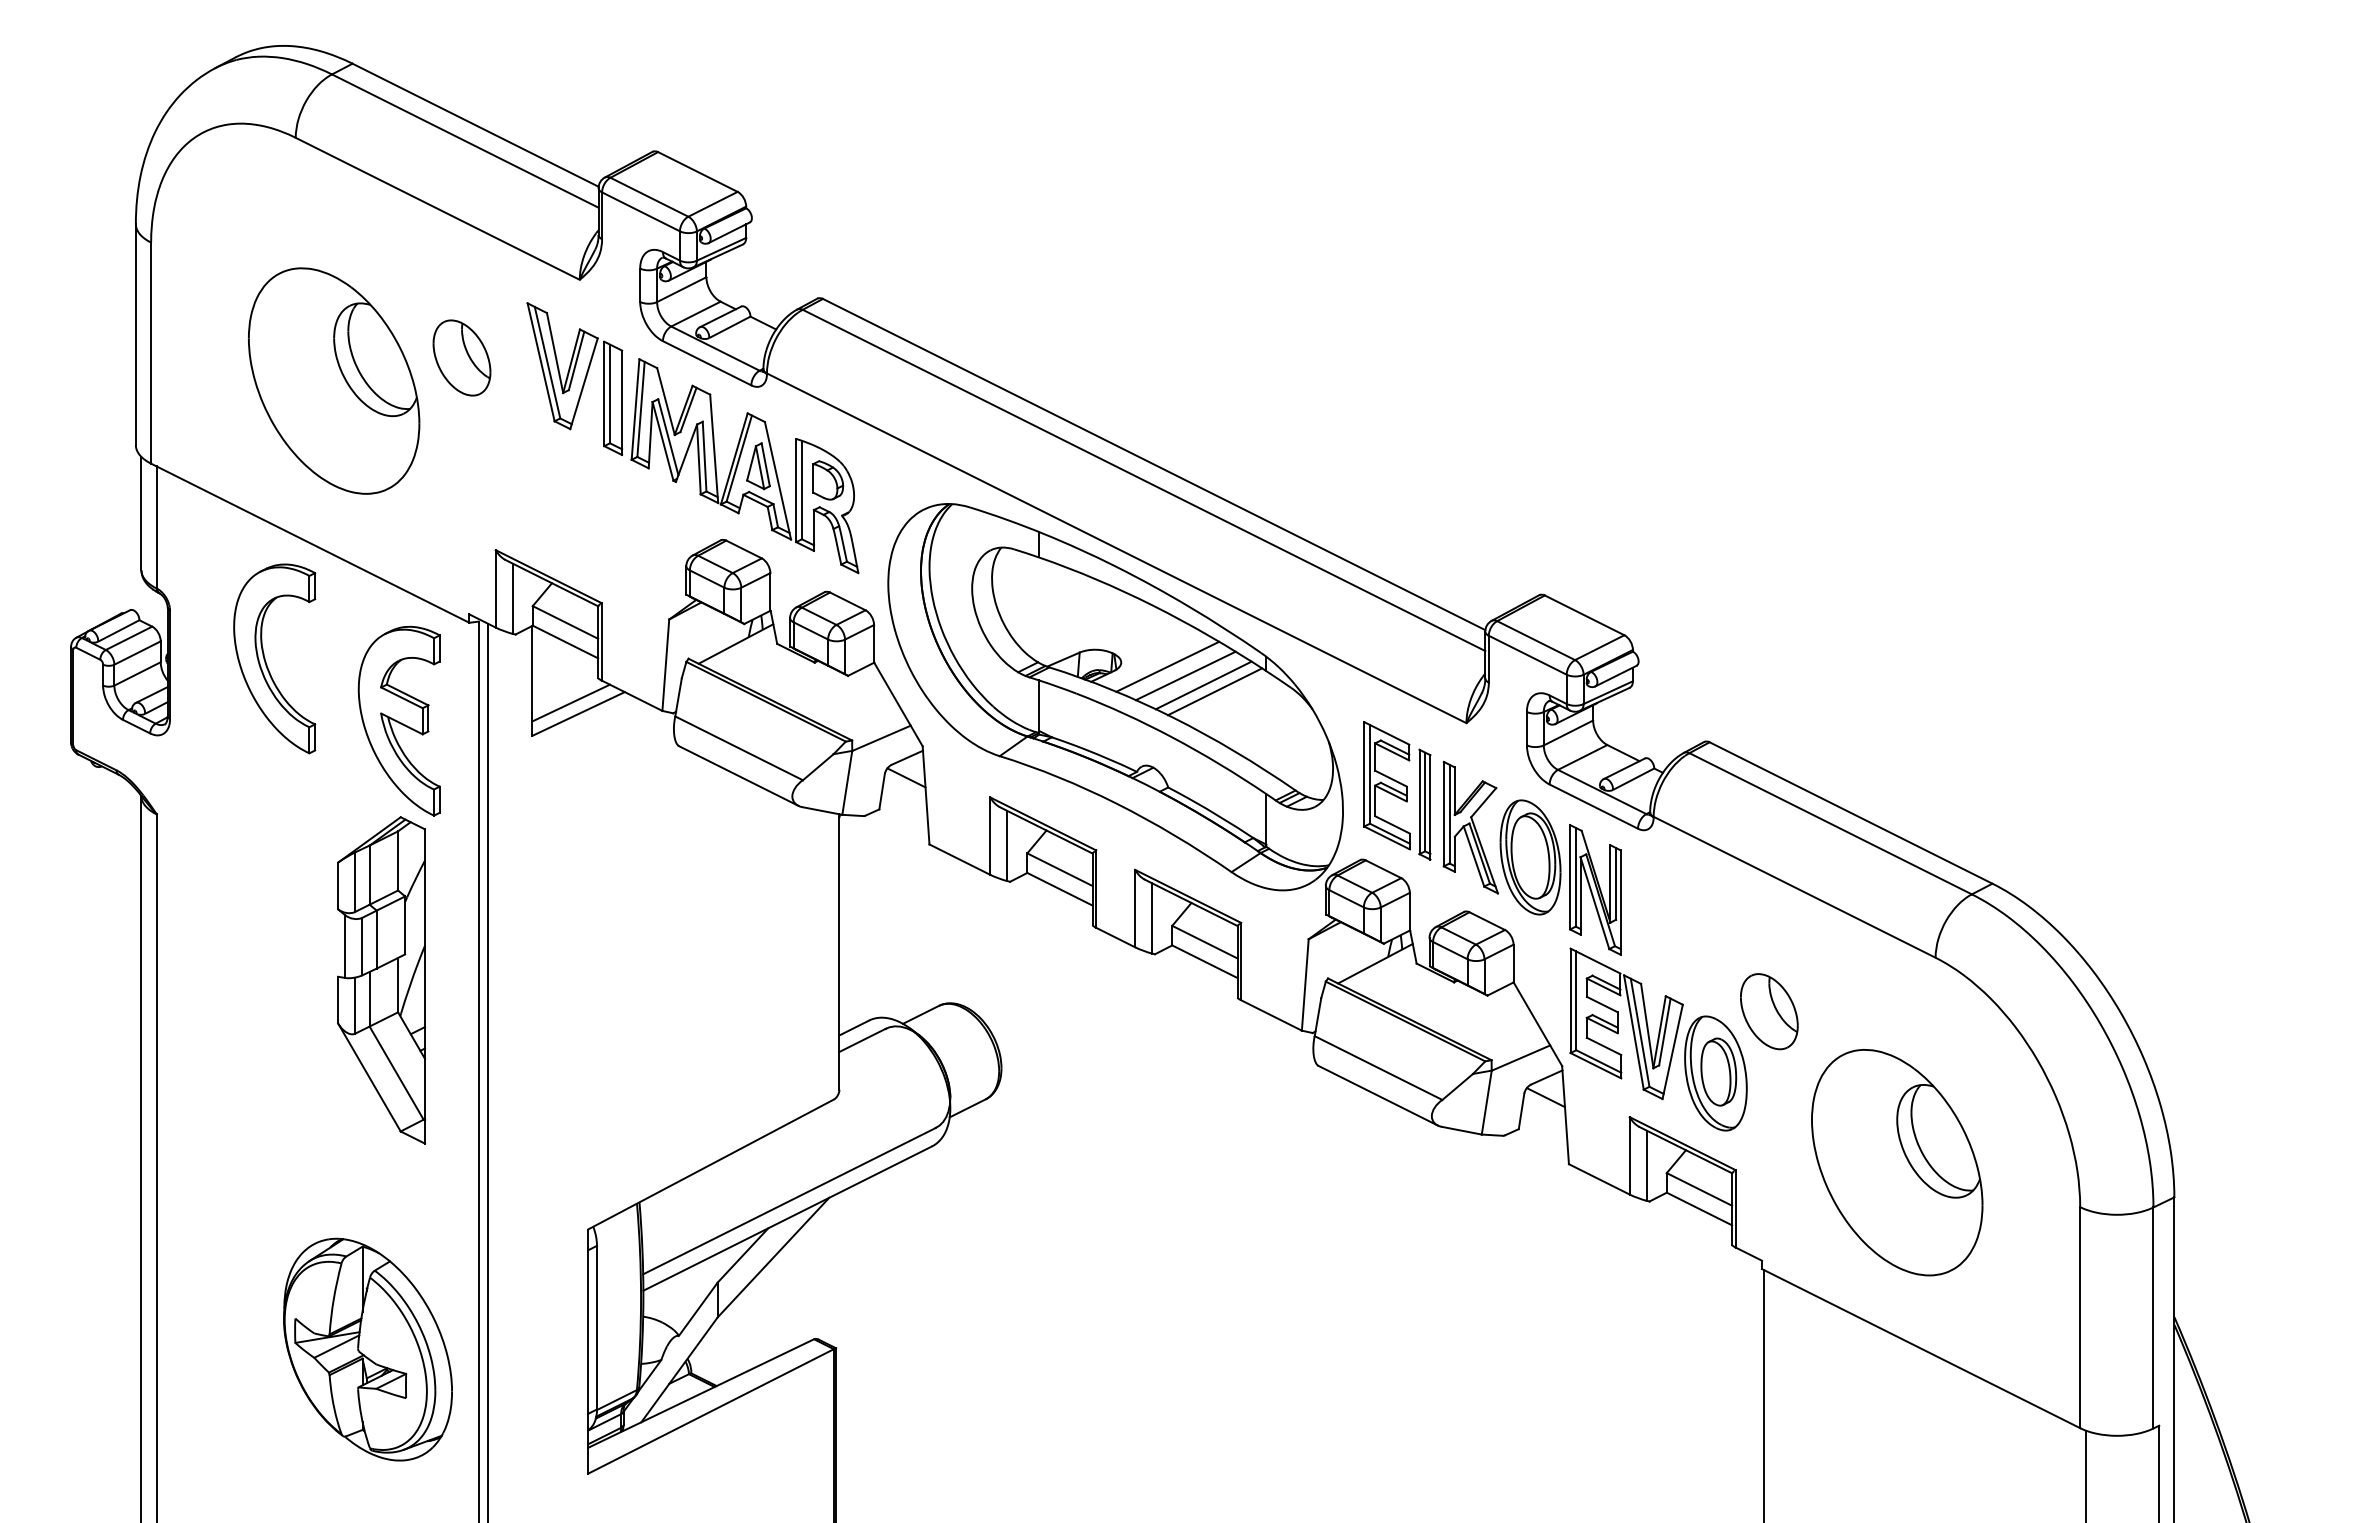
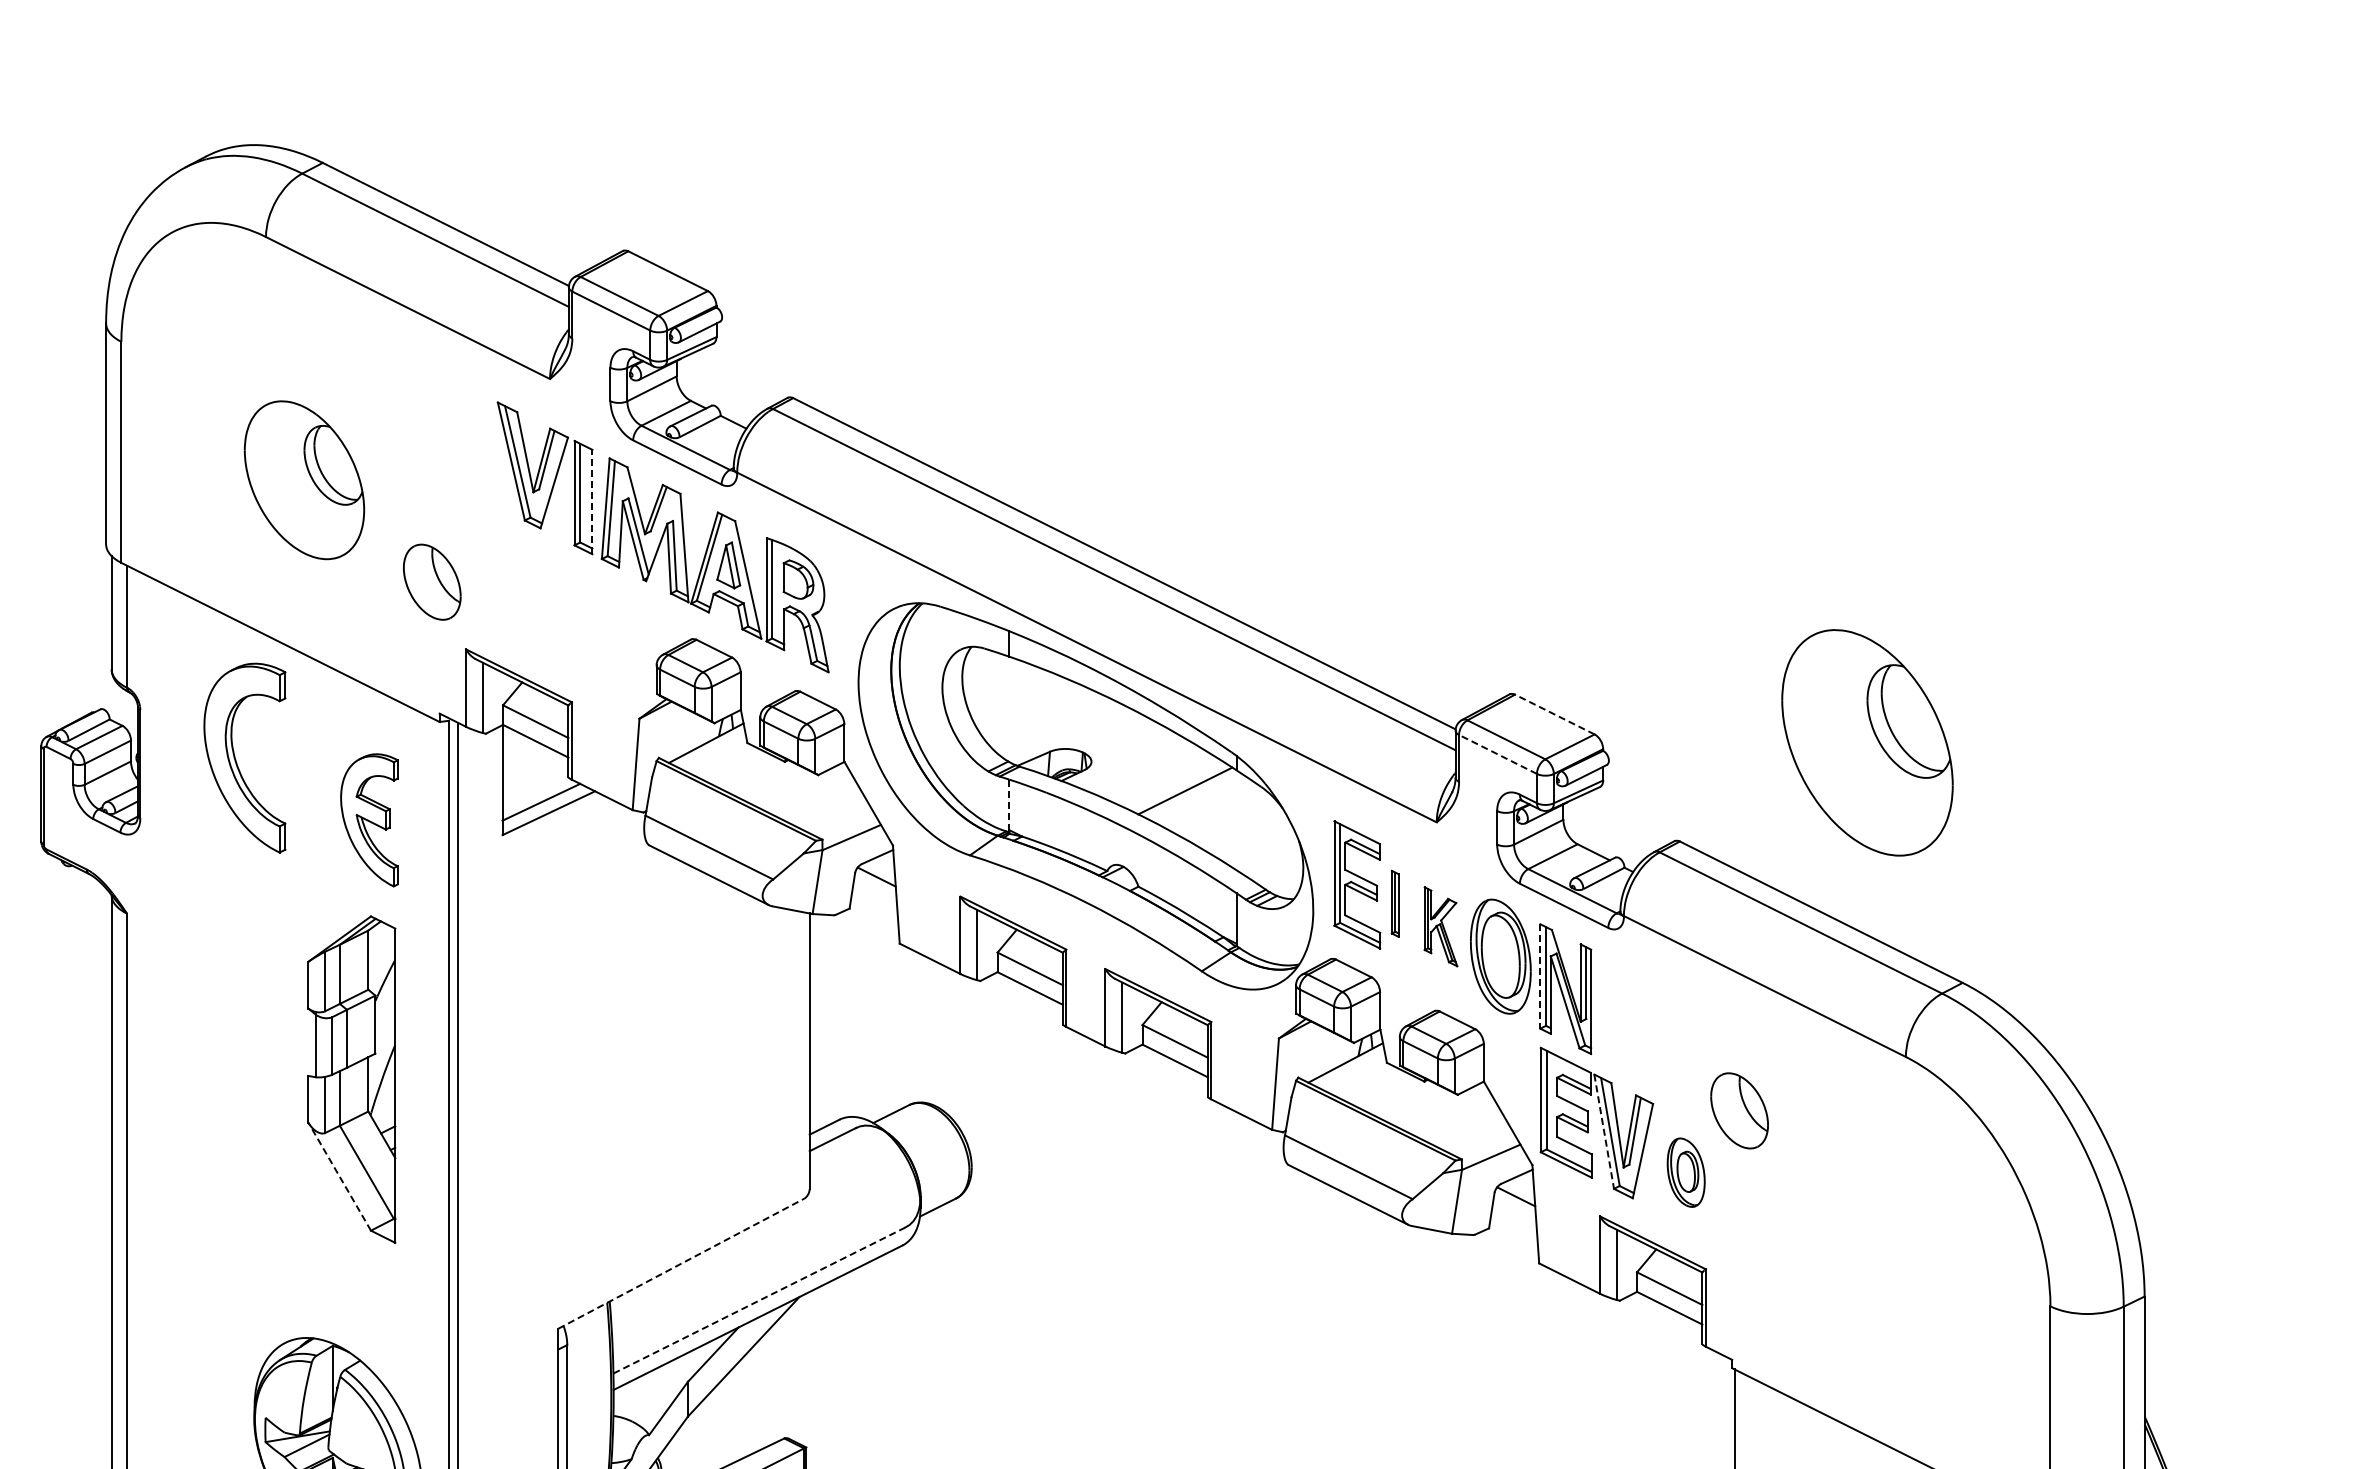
part: (461, 357) -> (431, 581), moved
part: (334, 380) -> (304, 479), size x0.7
line: (622, 402) -> (592, 501), solid -> dashed
line: (1584, 615) -> (1554, 714), solid -> dashed
line: (1527, 655) -> (1497, 754), solid -> dashed
line: (1167, 666) -> (1137, 765), removed
line: (1185, 675) -> (1155, 774), removed
line: (1203, 685) -> (1173, 784), removed
line: (1038, 706) -> (1008, 805), solid -> dashed
part: (398, 720) -> (368, 819), size x0.7
part: (1424, 804) -> (1394, 903), size x0.6
part: (1470, 827) -> (1440, 926), size x0.6
line: (1570, 877) -> (1540, 976), solid -> dashed
line: (1633, 1032) -> (1603, 1131), solid -> dashed
part: (1715, 1073) -> (1685, 1172), size x0.6
line: (369, 1077) -> (339, 1176), solid -> dashed
part: (1897, 1162) -> (1867, 742), moved
line: (711, 1164) -> (681, 1263), solid -> dashed
line: (789, 1201) -> (759, 1300), solid -> dashed

